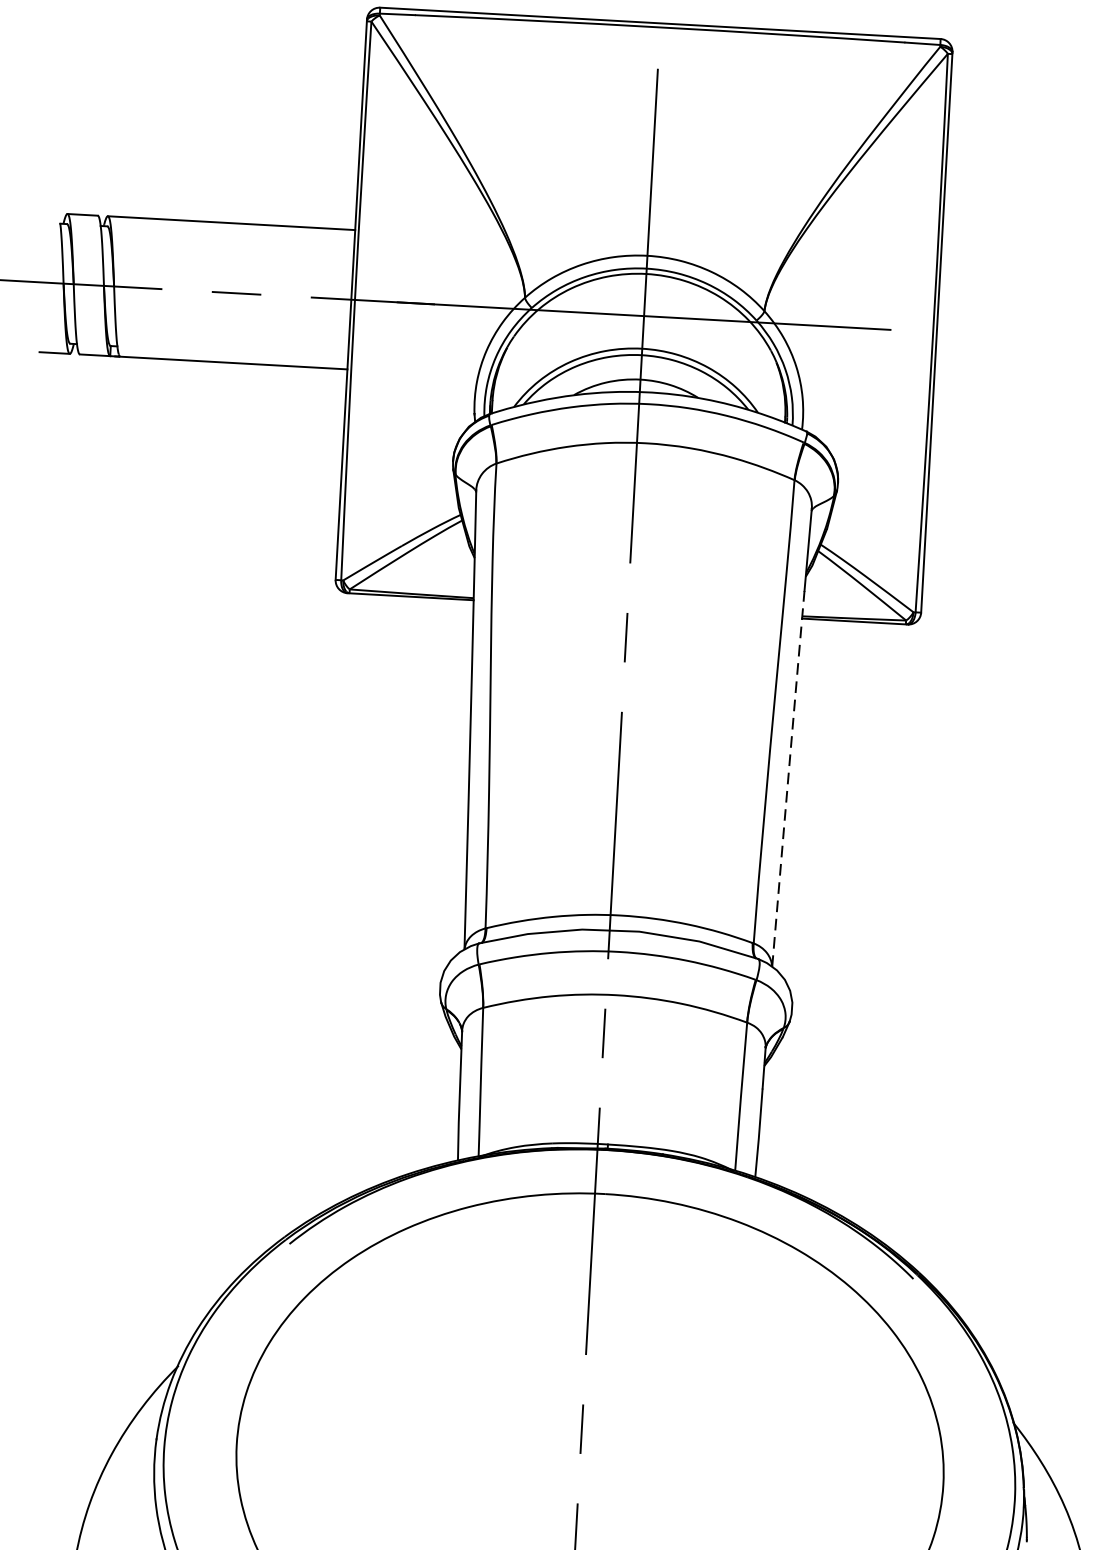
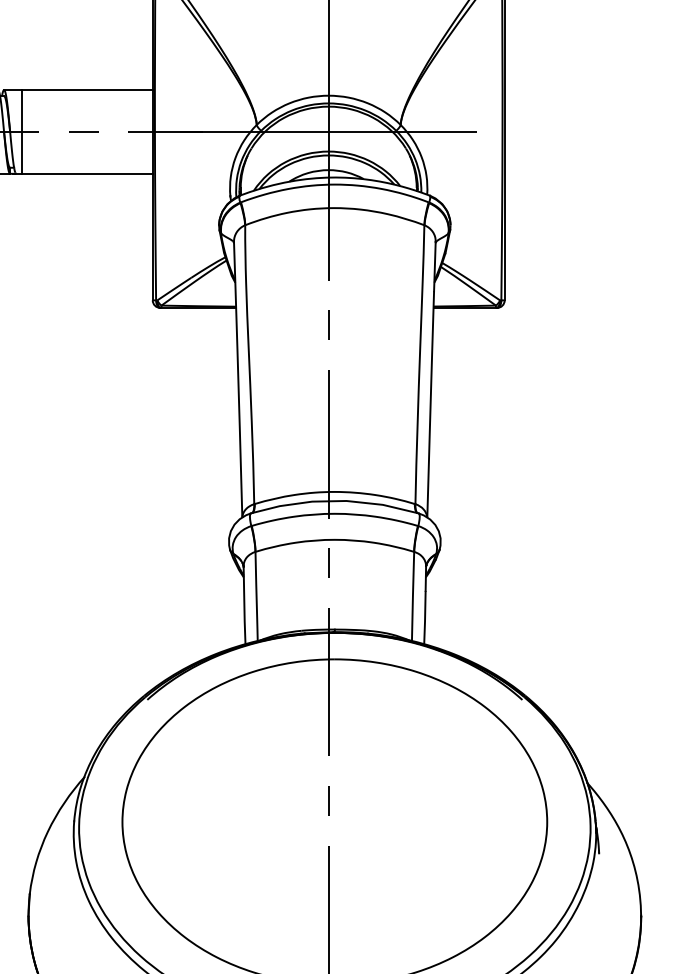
line: (133, 286) -> (21, 131), added
line: (788, 778) -> (430, 404), dashed -> solid

